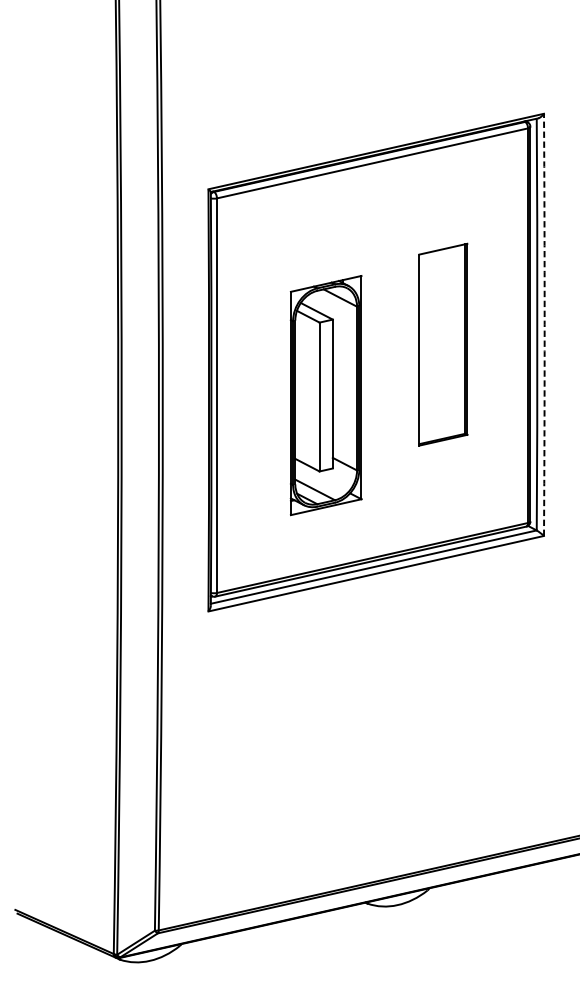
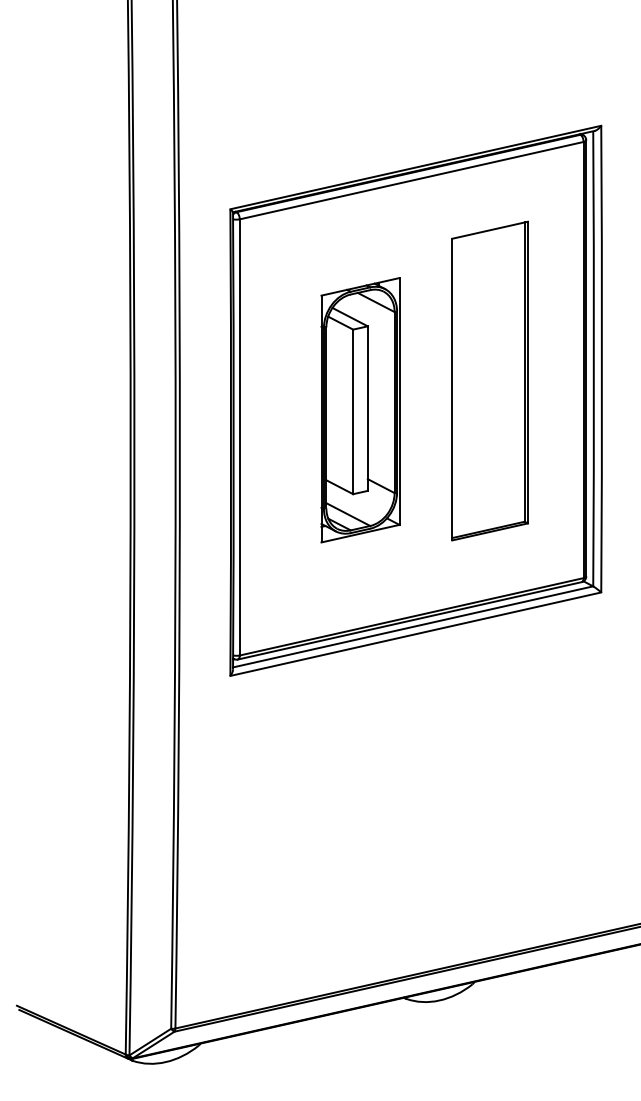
arc: (544, 325) -> (601, 359), dashed -> solid
part: (442, 344) -> (489, 380), size x1.43
part: (326, 395) -> (360, 410), moved

